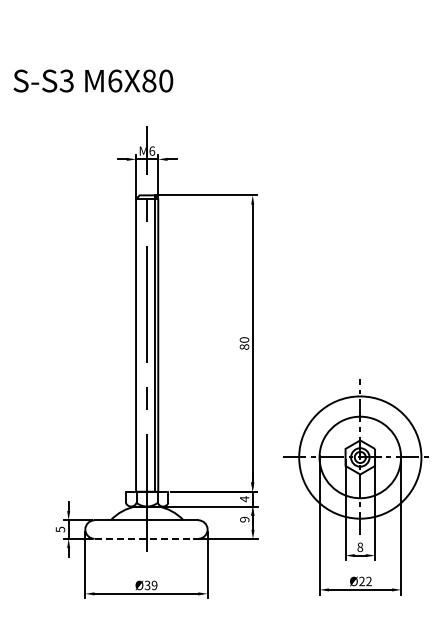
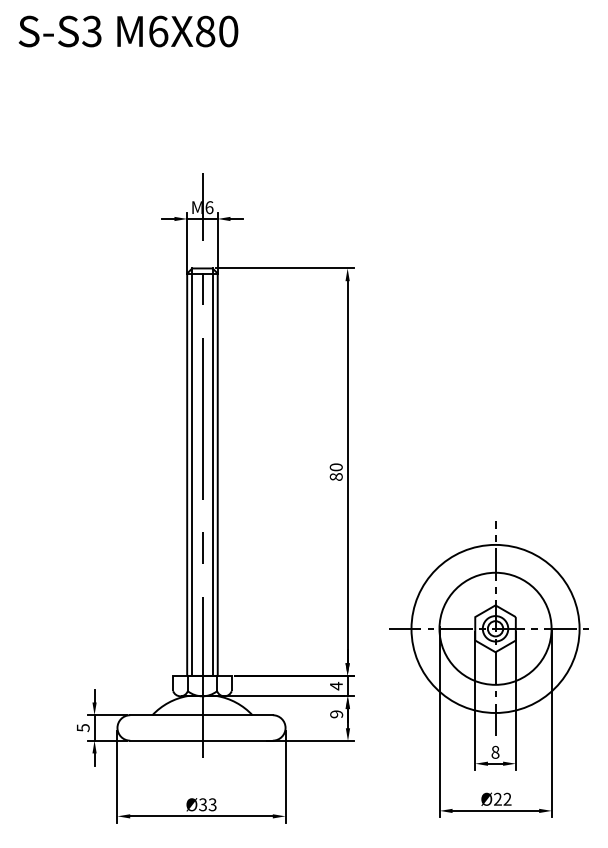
text: (93, 80) -> (128, 30), moved
line: (139, 343) -> (191, 472), added
line: (146, 538) -> (201, 740), dashed -> solid
text: (154, 585) -> (212, 804), Ø39 -> Ø33

